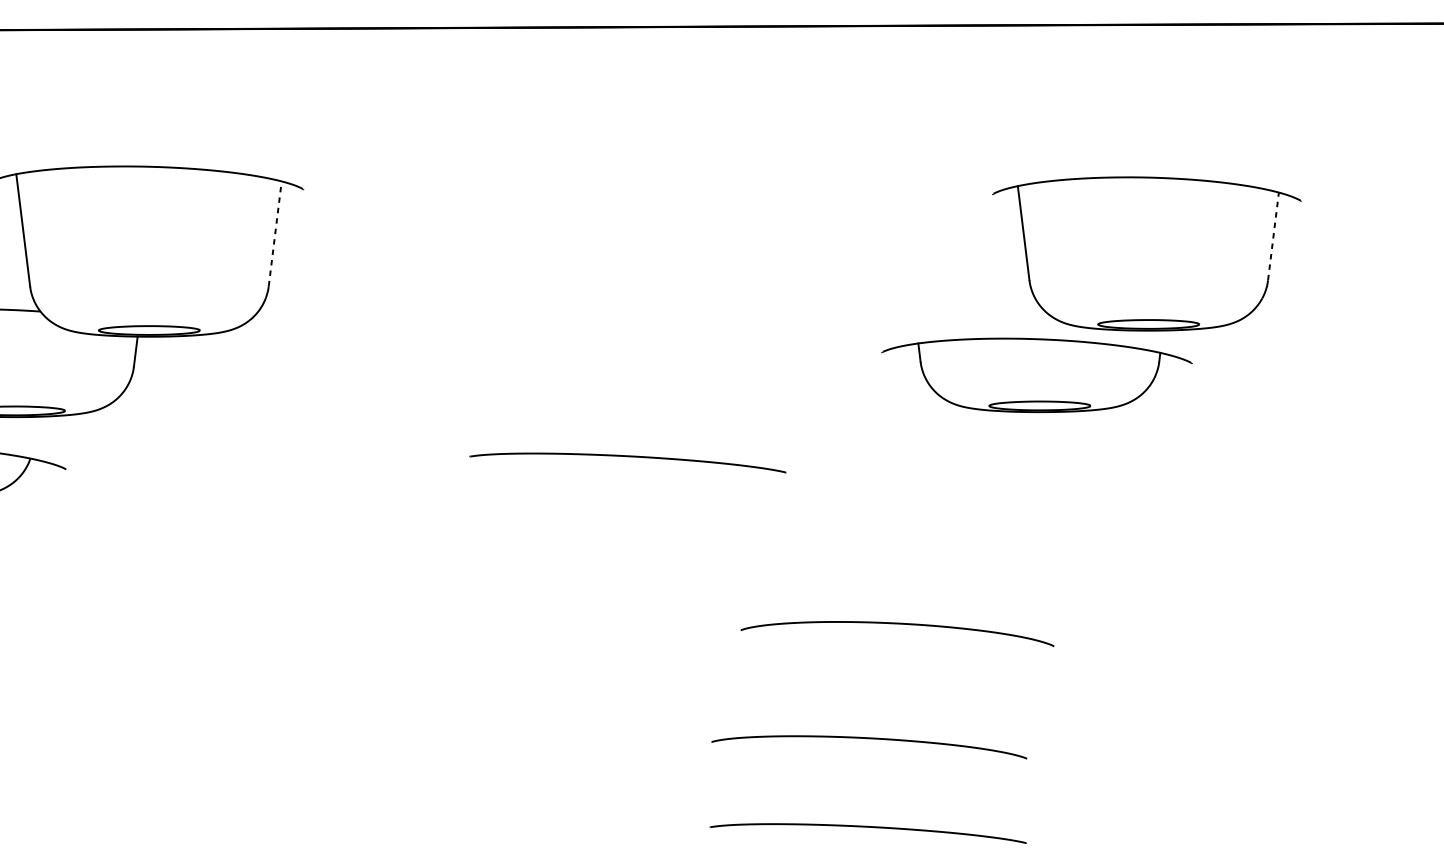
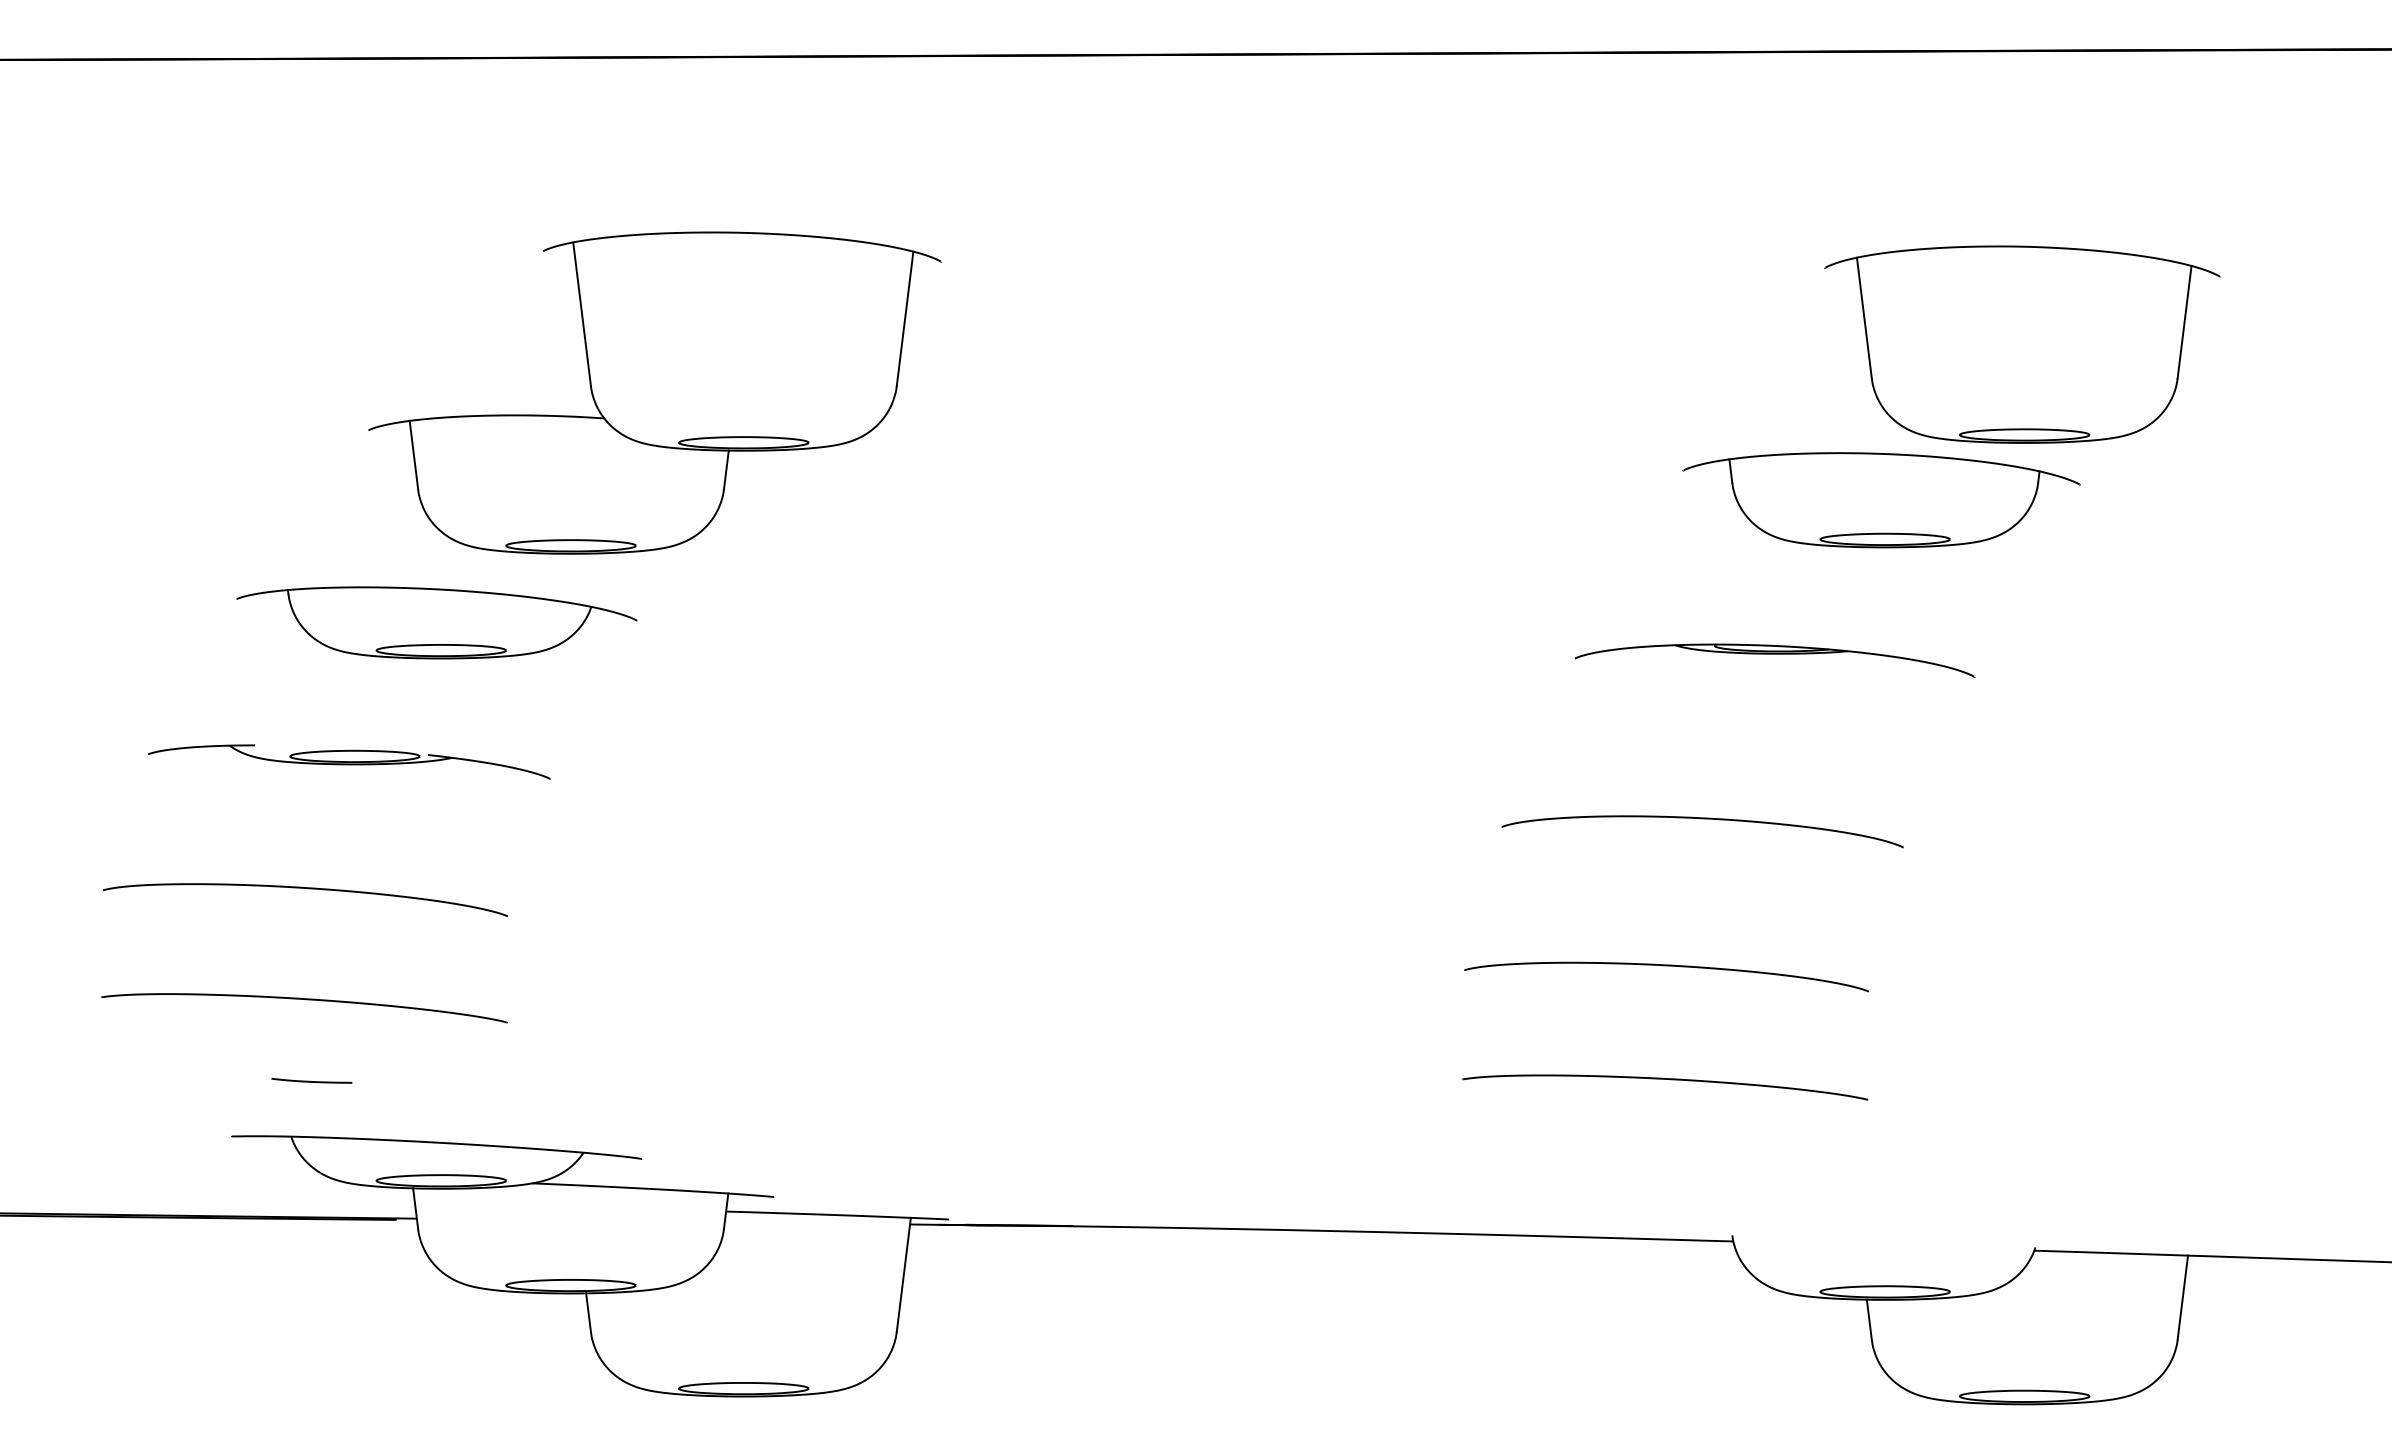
line: (275, 233) -> (905, 318), dashed -> solid
line: (1273, 236) -> (2184, 322), dashed -> solid
curve: (627, 456) -> (1356, 604), removed
part: (954, 500) -> (1775, 660), added

